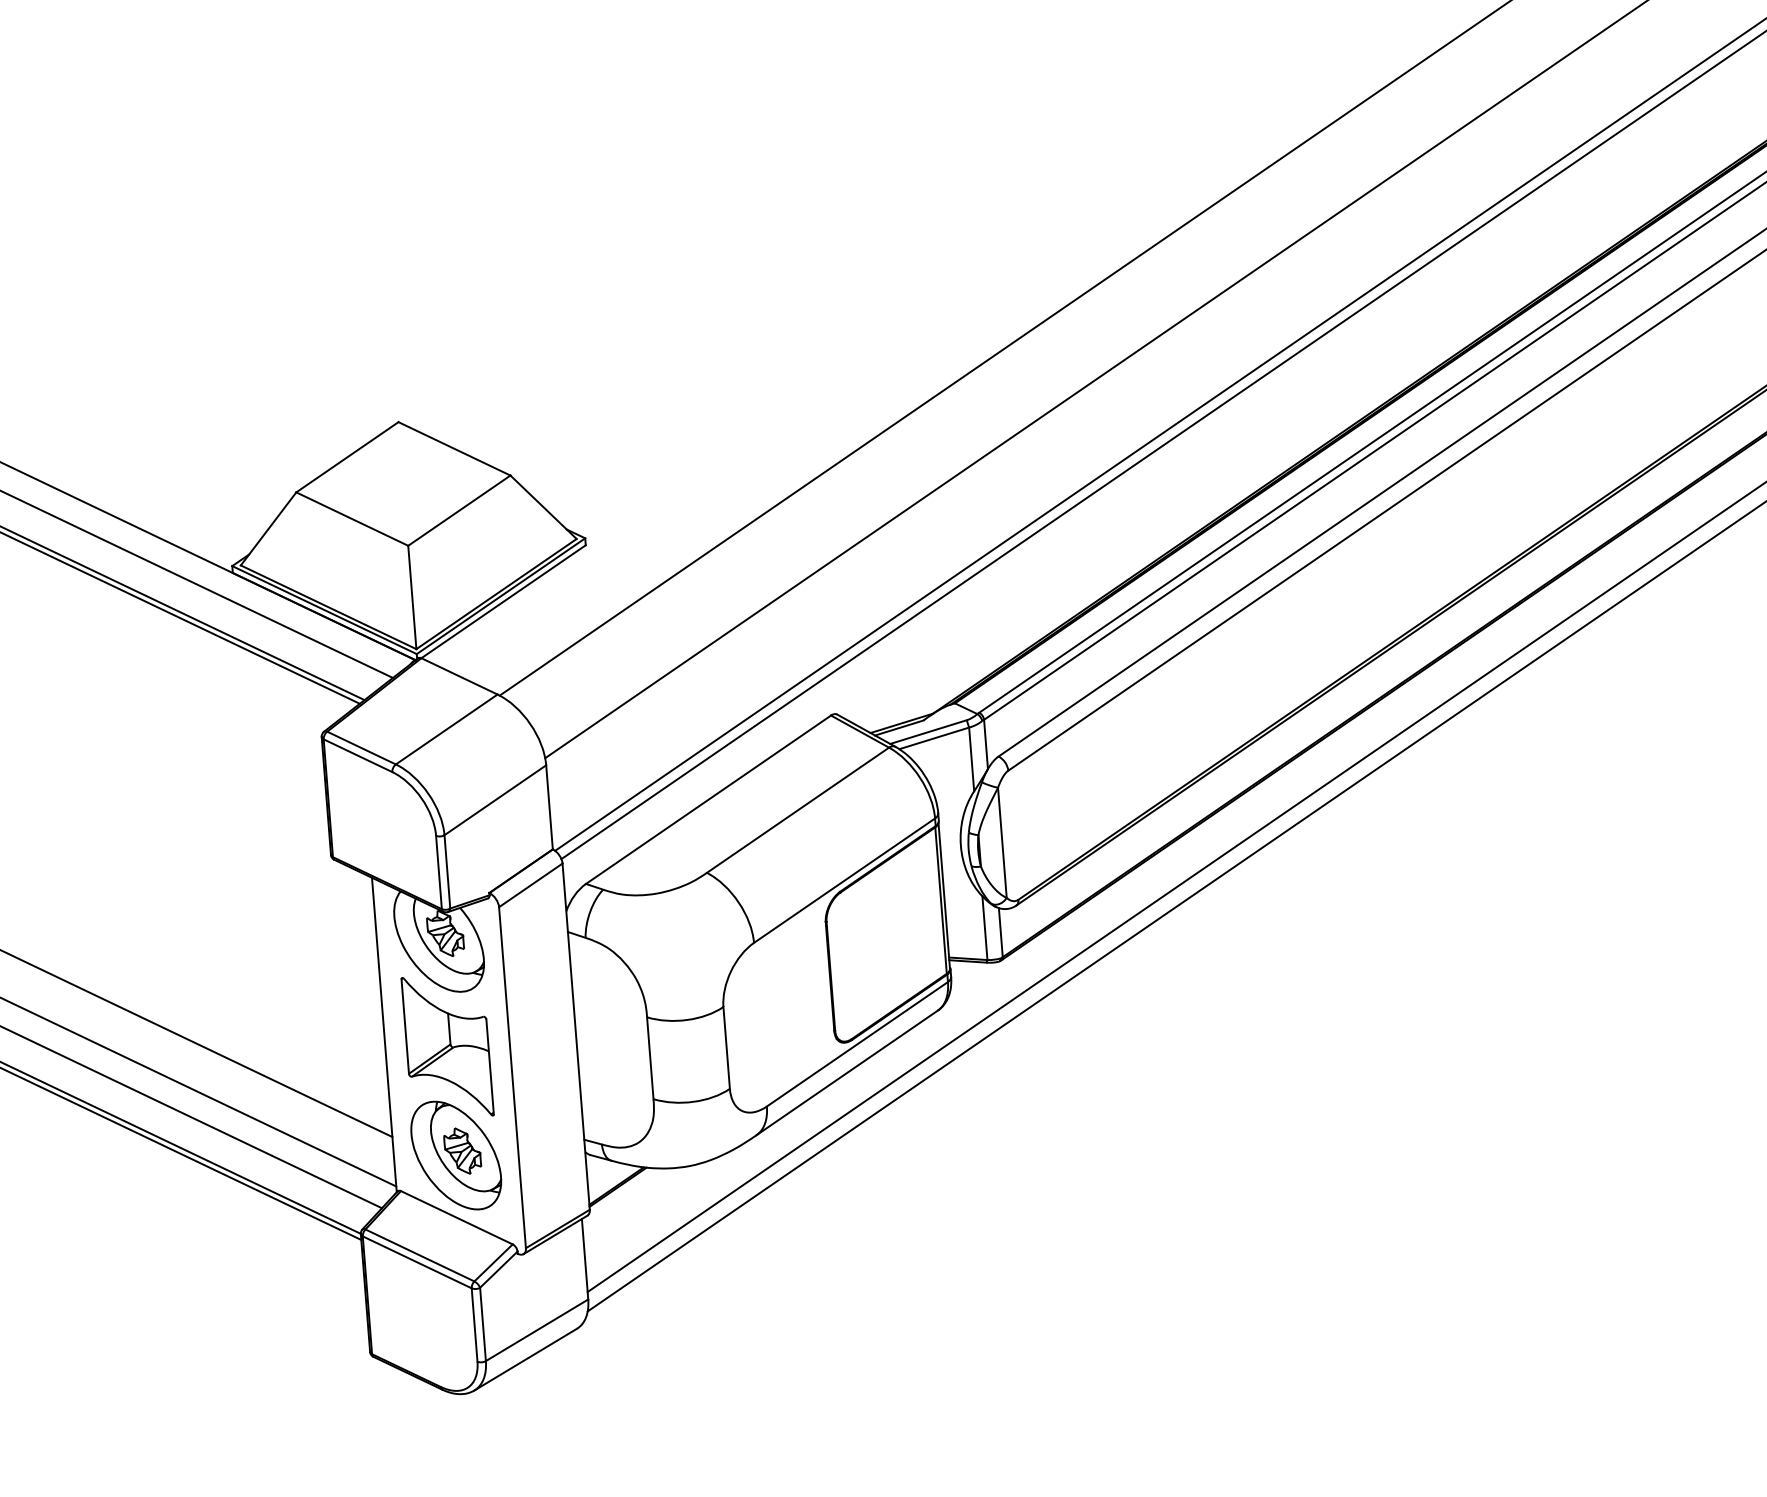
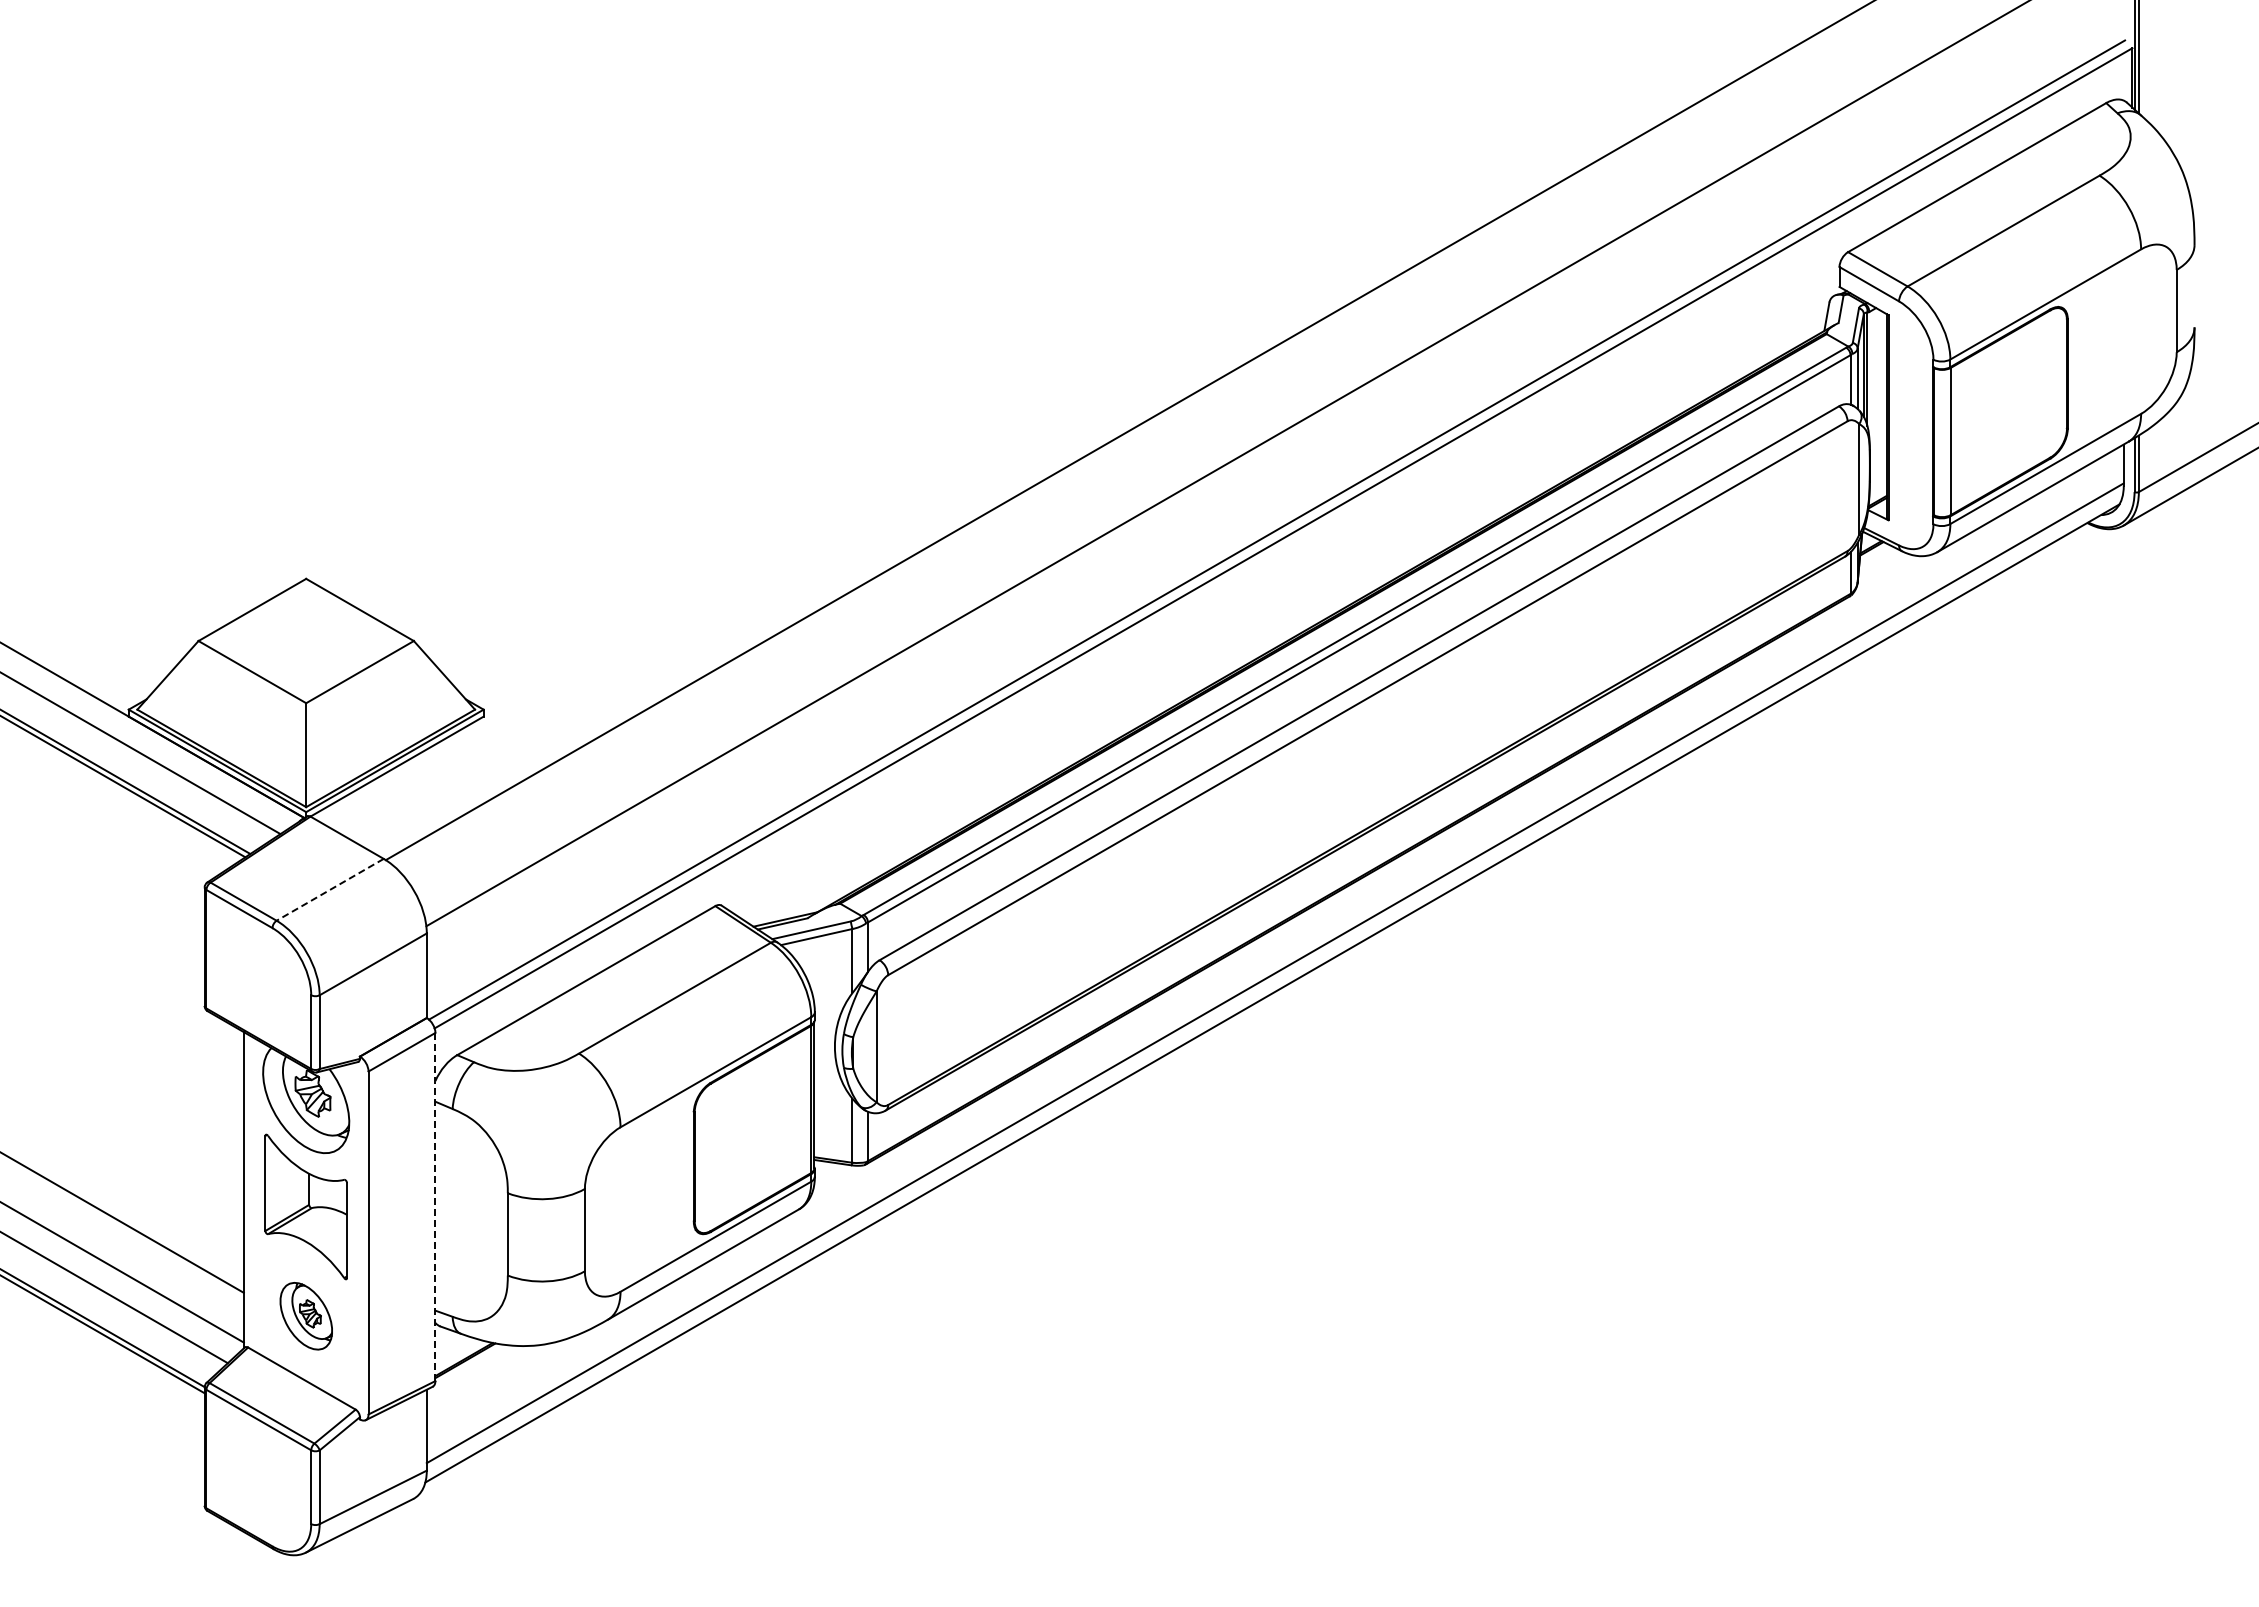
line: (446, 729) -> (330, 889), solid -> dashed
line: (576, 1037) -> (435, 1207), solid -> dashed
part: (456, 1154) -> (306, 1315), size x0.6

